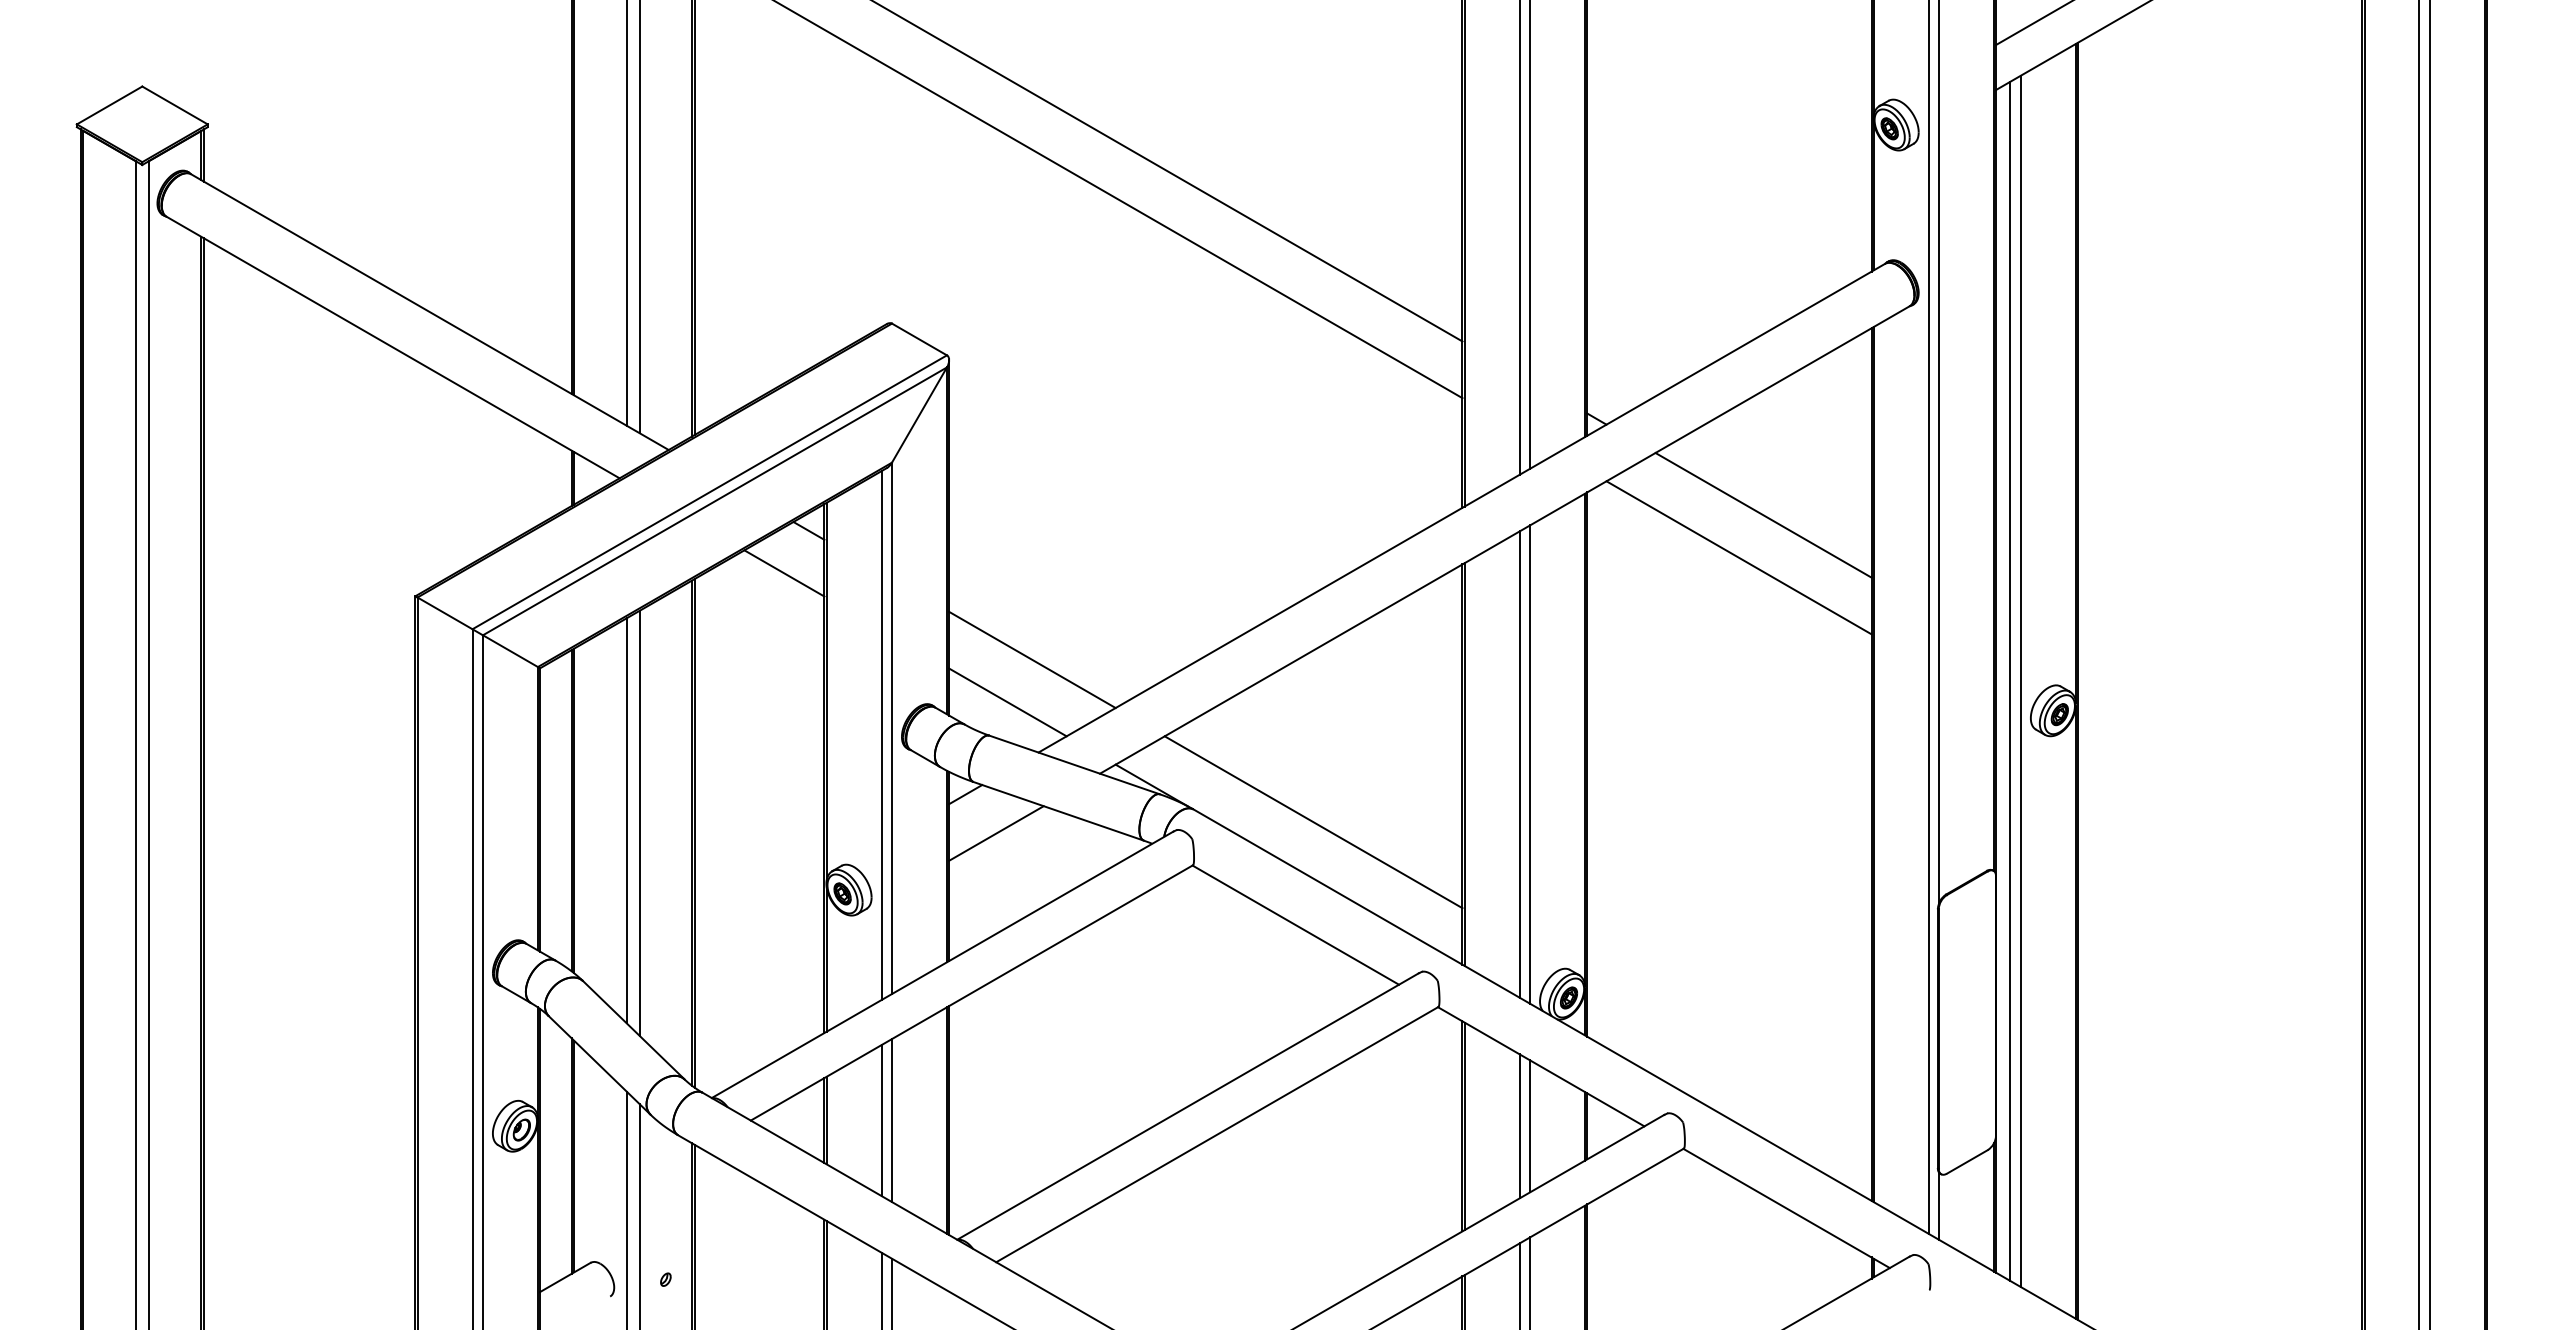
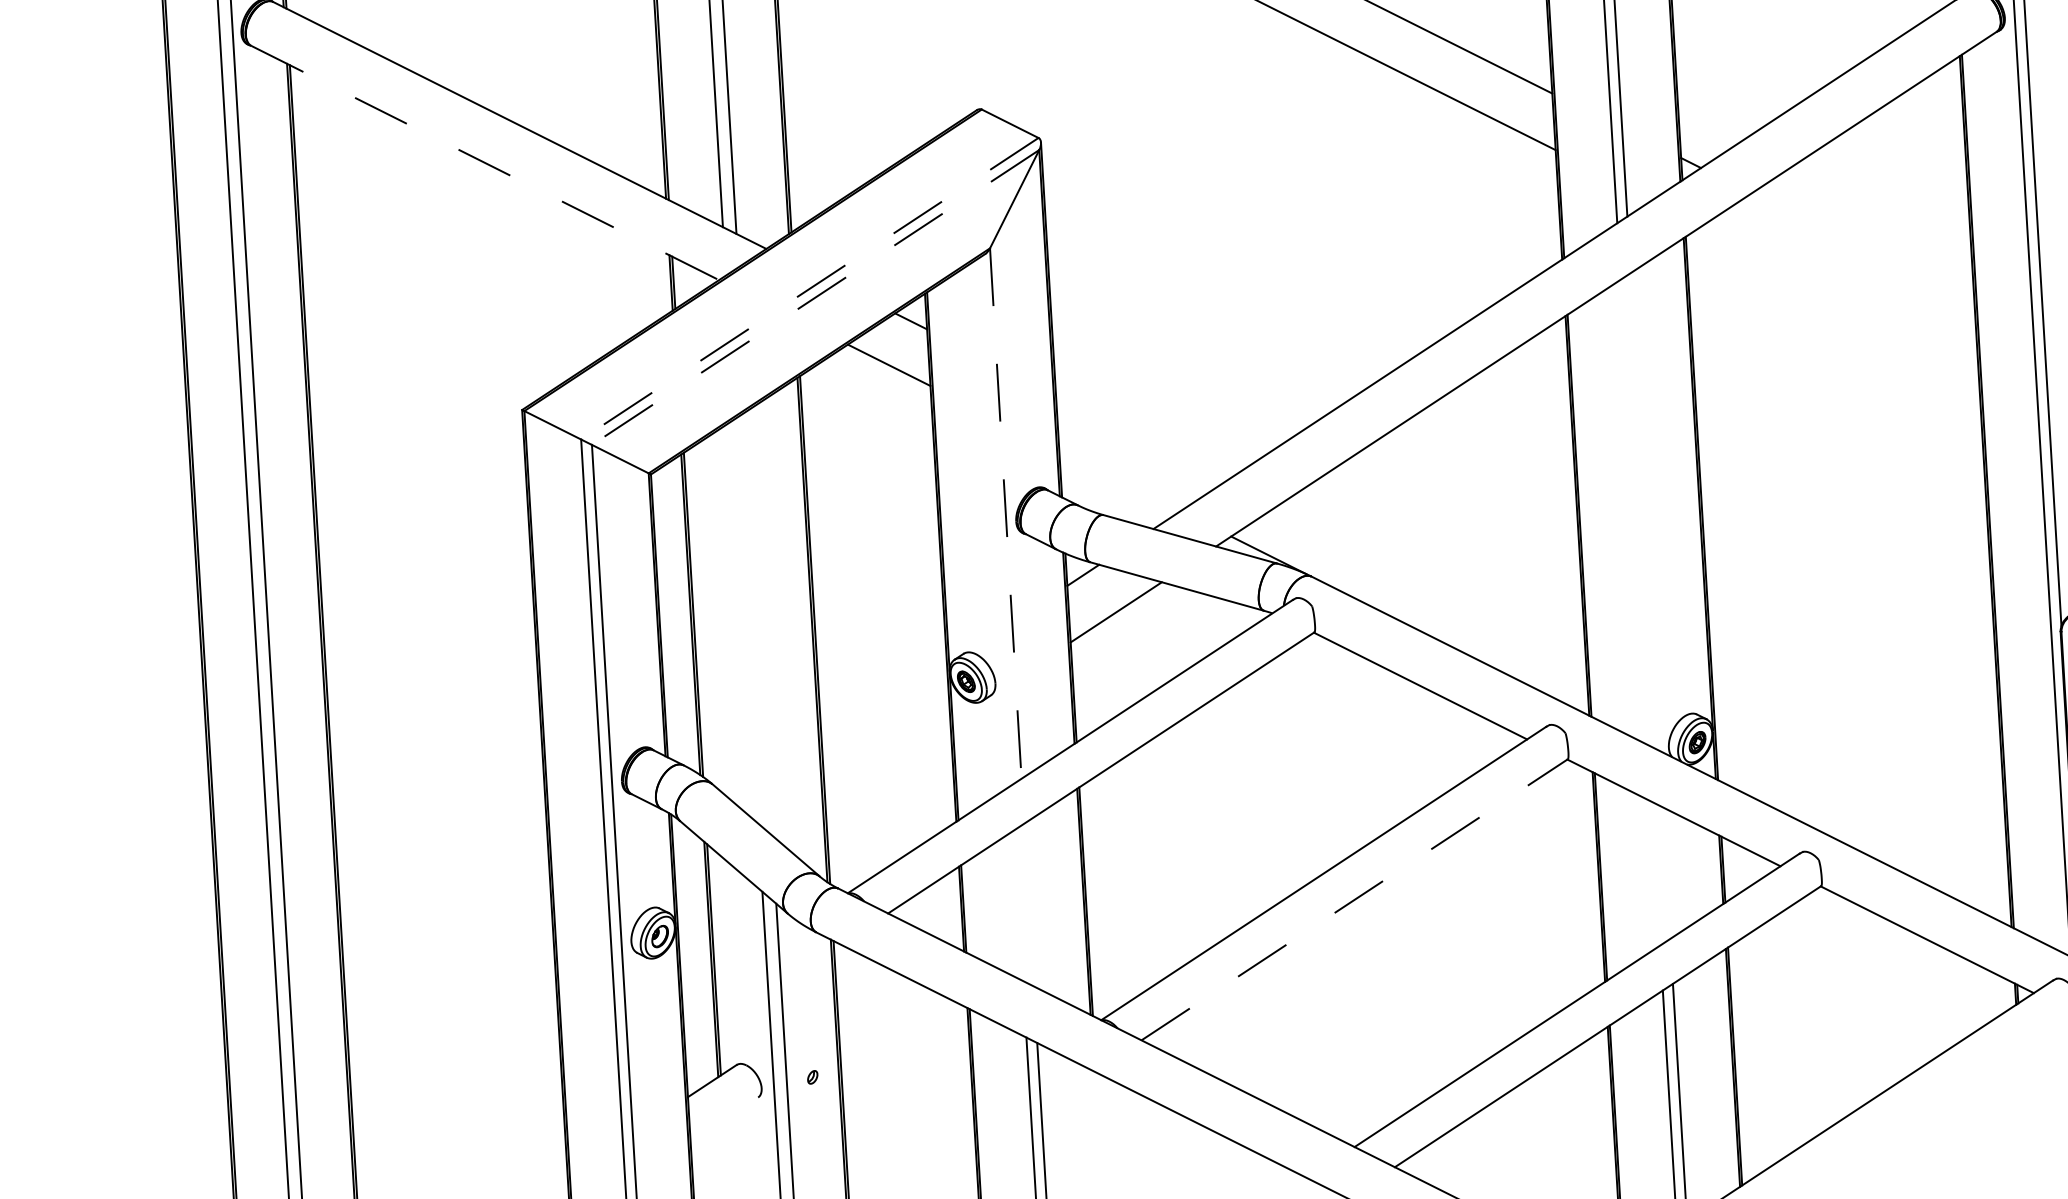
line: (393, 347) -> (485, 162), solid -> dashed
line: (709, 492) -> (809, 288), solid -> dashed
line: (714, 501) -> (815, 297), solid -> dashed
line: (1763, 515) -> (1863, 249), removed
line: (1738, 557) -> (1840, 292), removed
line: (1032, 659) -> (1141, 436), removed
line: (1007, 702) -> (1119, 480), removed
line: (892, 728) -> (1006, 513), solid -> dashed
line: (881, 735) -> (995, 521), removed
line: (1519, 764) -> (1634, 512), removed
line: (1530, 764) -> (1645, 511), removed
line: (626, 820) -> (746, 621), removed
line: (639, 822) -> (759, 622), removed
line: (1313, 822) -> (1432, 582), removed
line: (881, 1120) -> (1018, 905), removed
line: (892, 1120) -> (1029, 905), removed
line: (1519, 1126) -> (1655, 873), removed
line: (1530, 1126) -> (1666, 873), removed
line: (1217, 1134) -> (1354, 899), solid -> dashed

